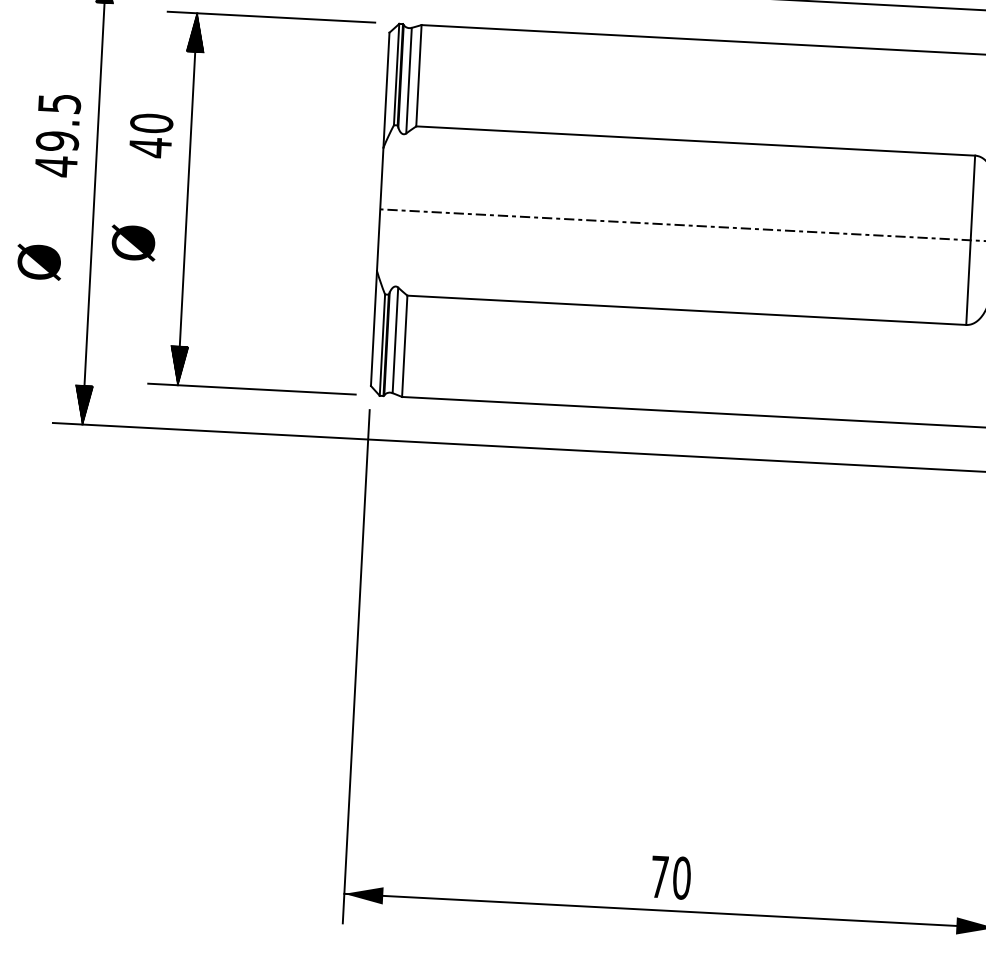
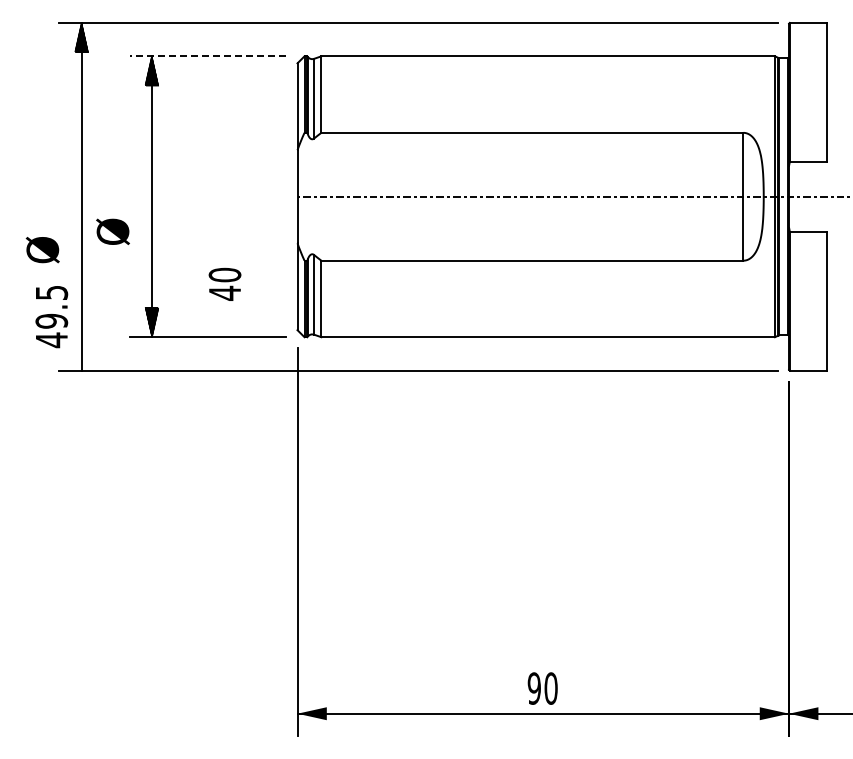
line: (270, 17) -> (207, 56), solid -> dashed
text: (150, 134) -> (224, 283), moved
text: (57, 136) -> (51, 317), moved
hatch: (83, 404) -> (81, 355), removed
text: (658, 876) -> (533, 688), 70 -> 90

